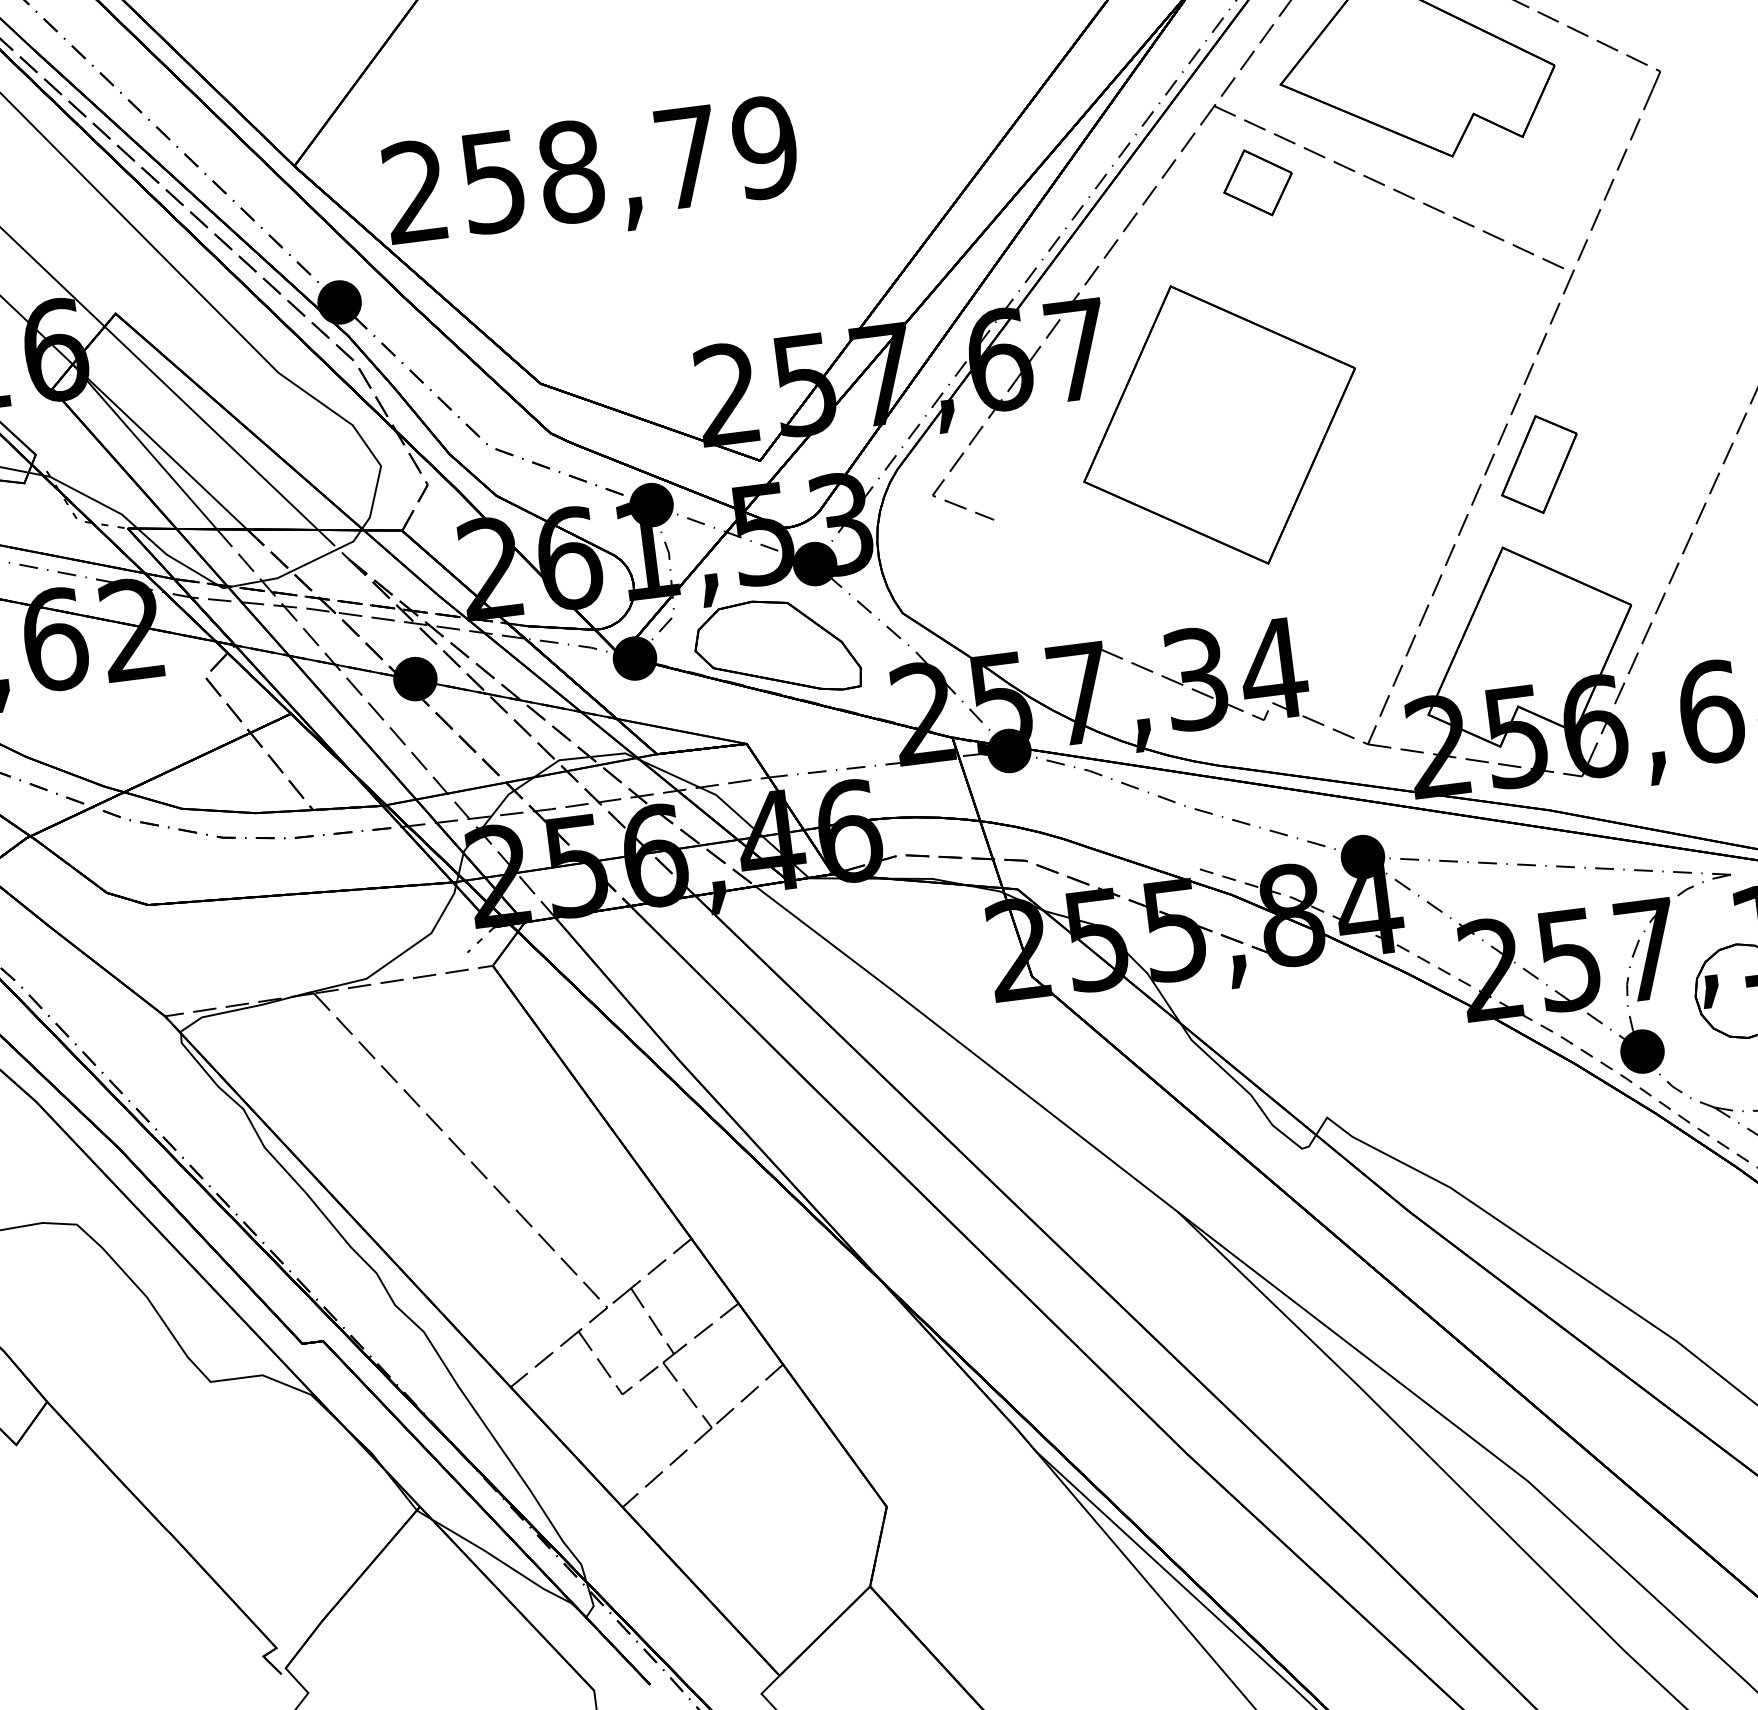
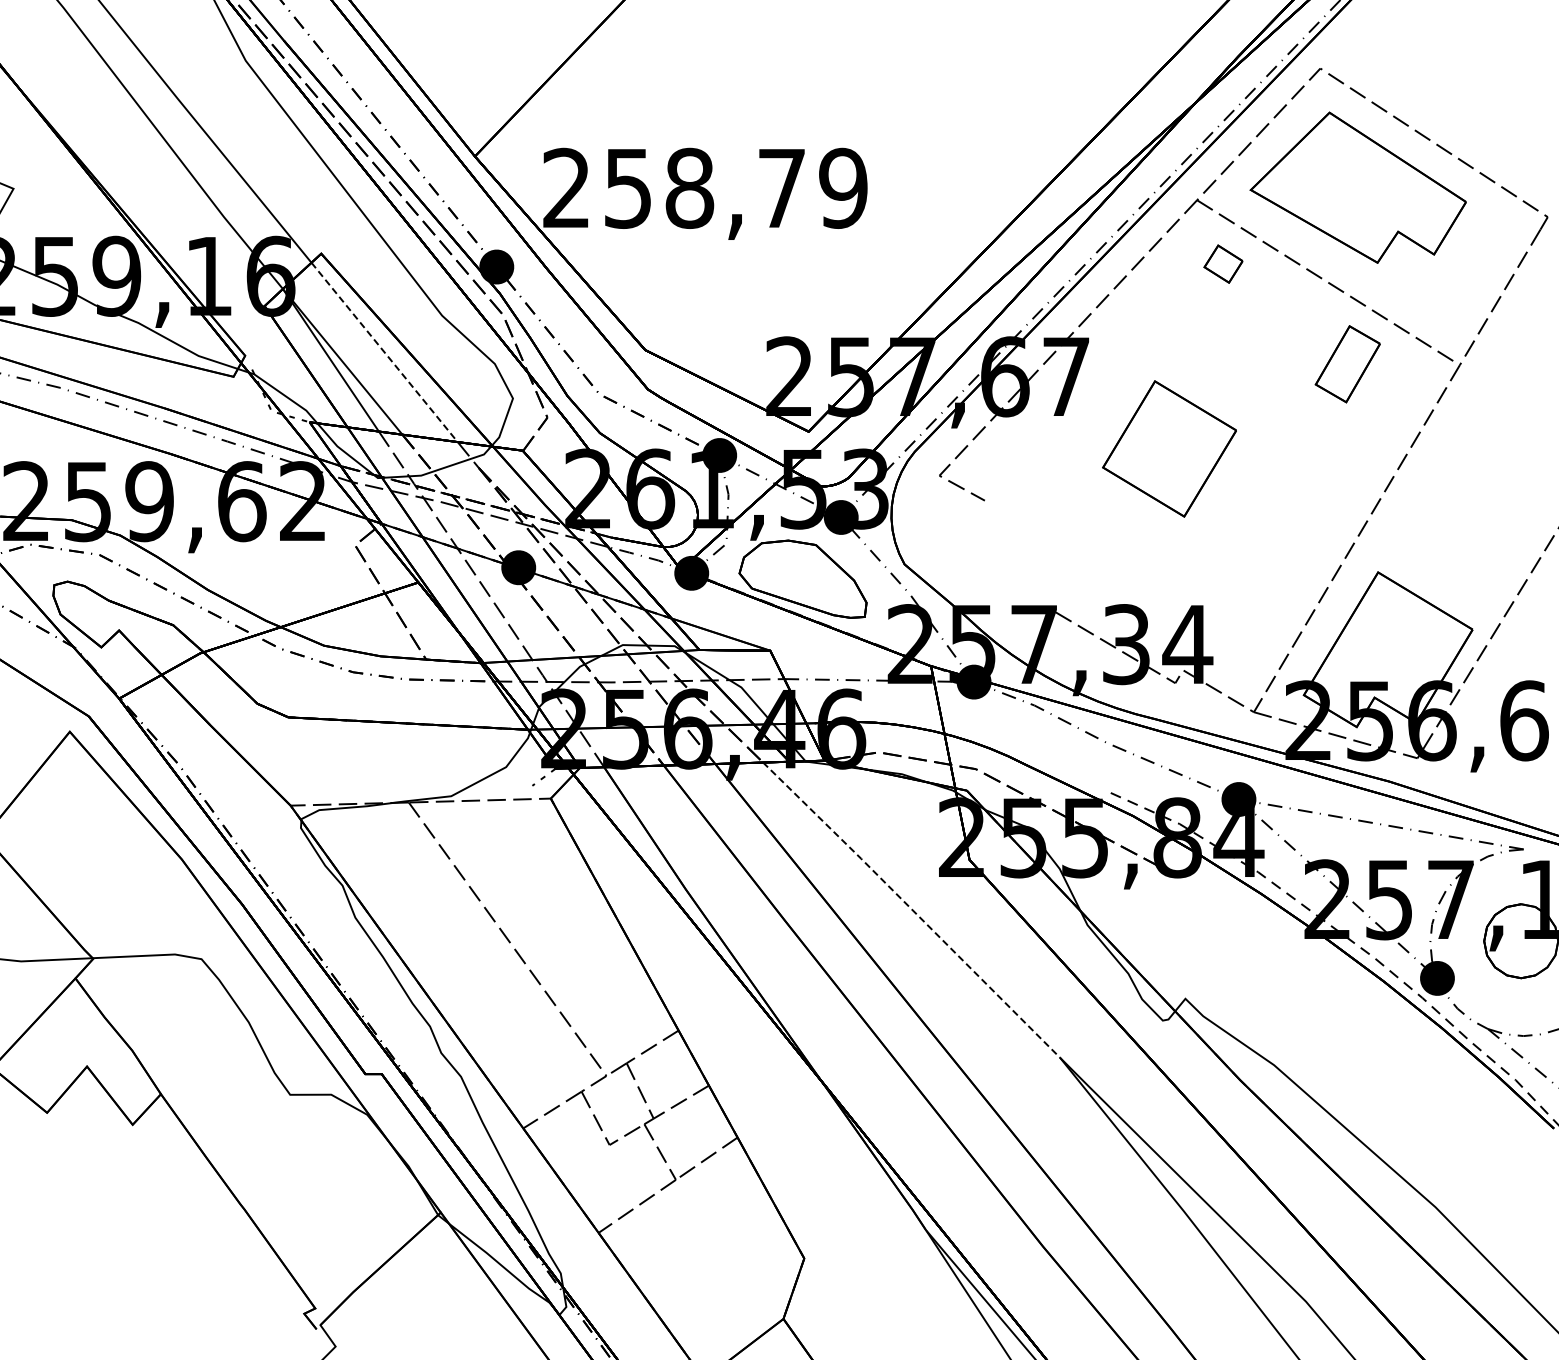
part: (1257, 181) -> (1223, 263), size x0.7
part: (1219, 424) -> (1169, 448), size x0.6
line: (211, 428) -> (384, 352), solid -> dashed
part: (1538, 464) -> (1347, 364), moved
line: (966, 1048) -> (911, 909), solid -> dashed

